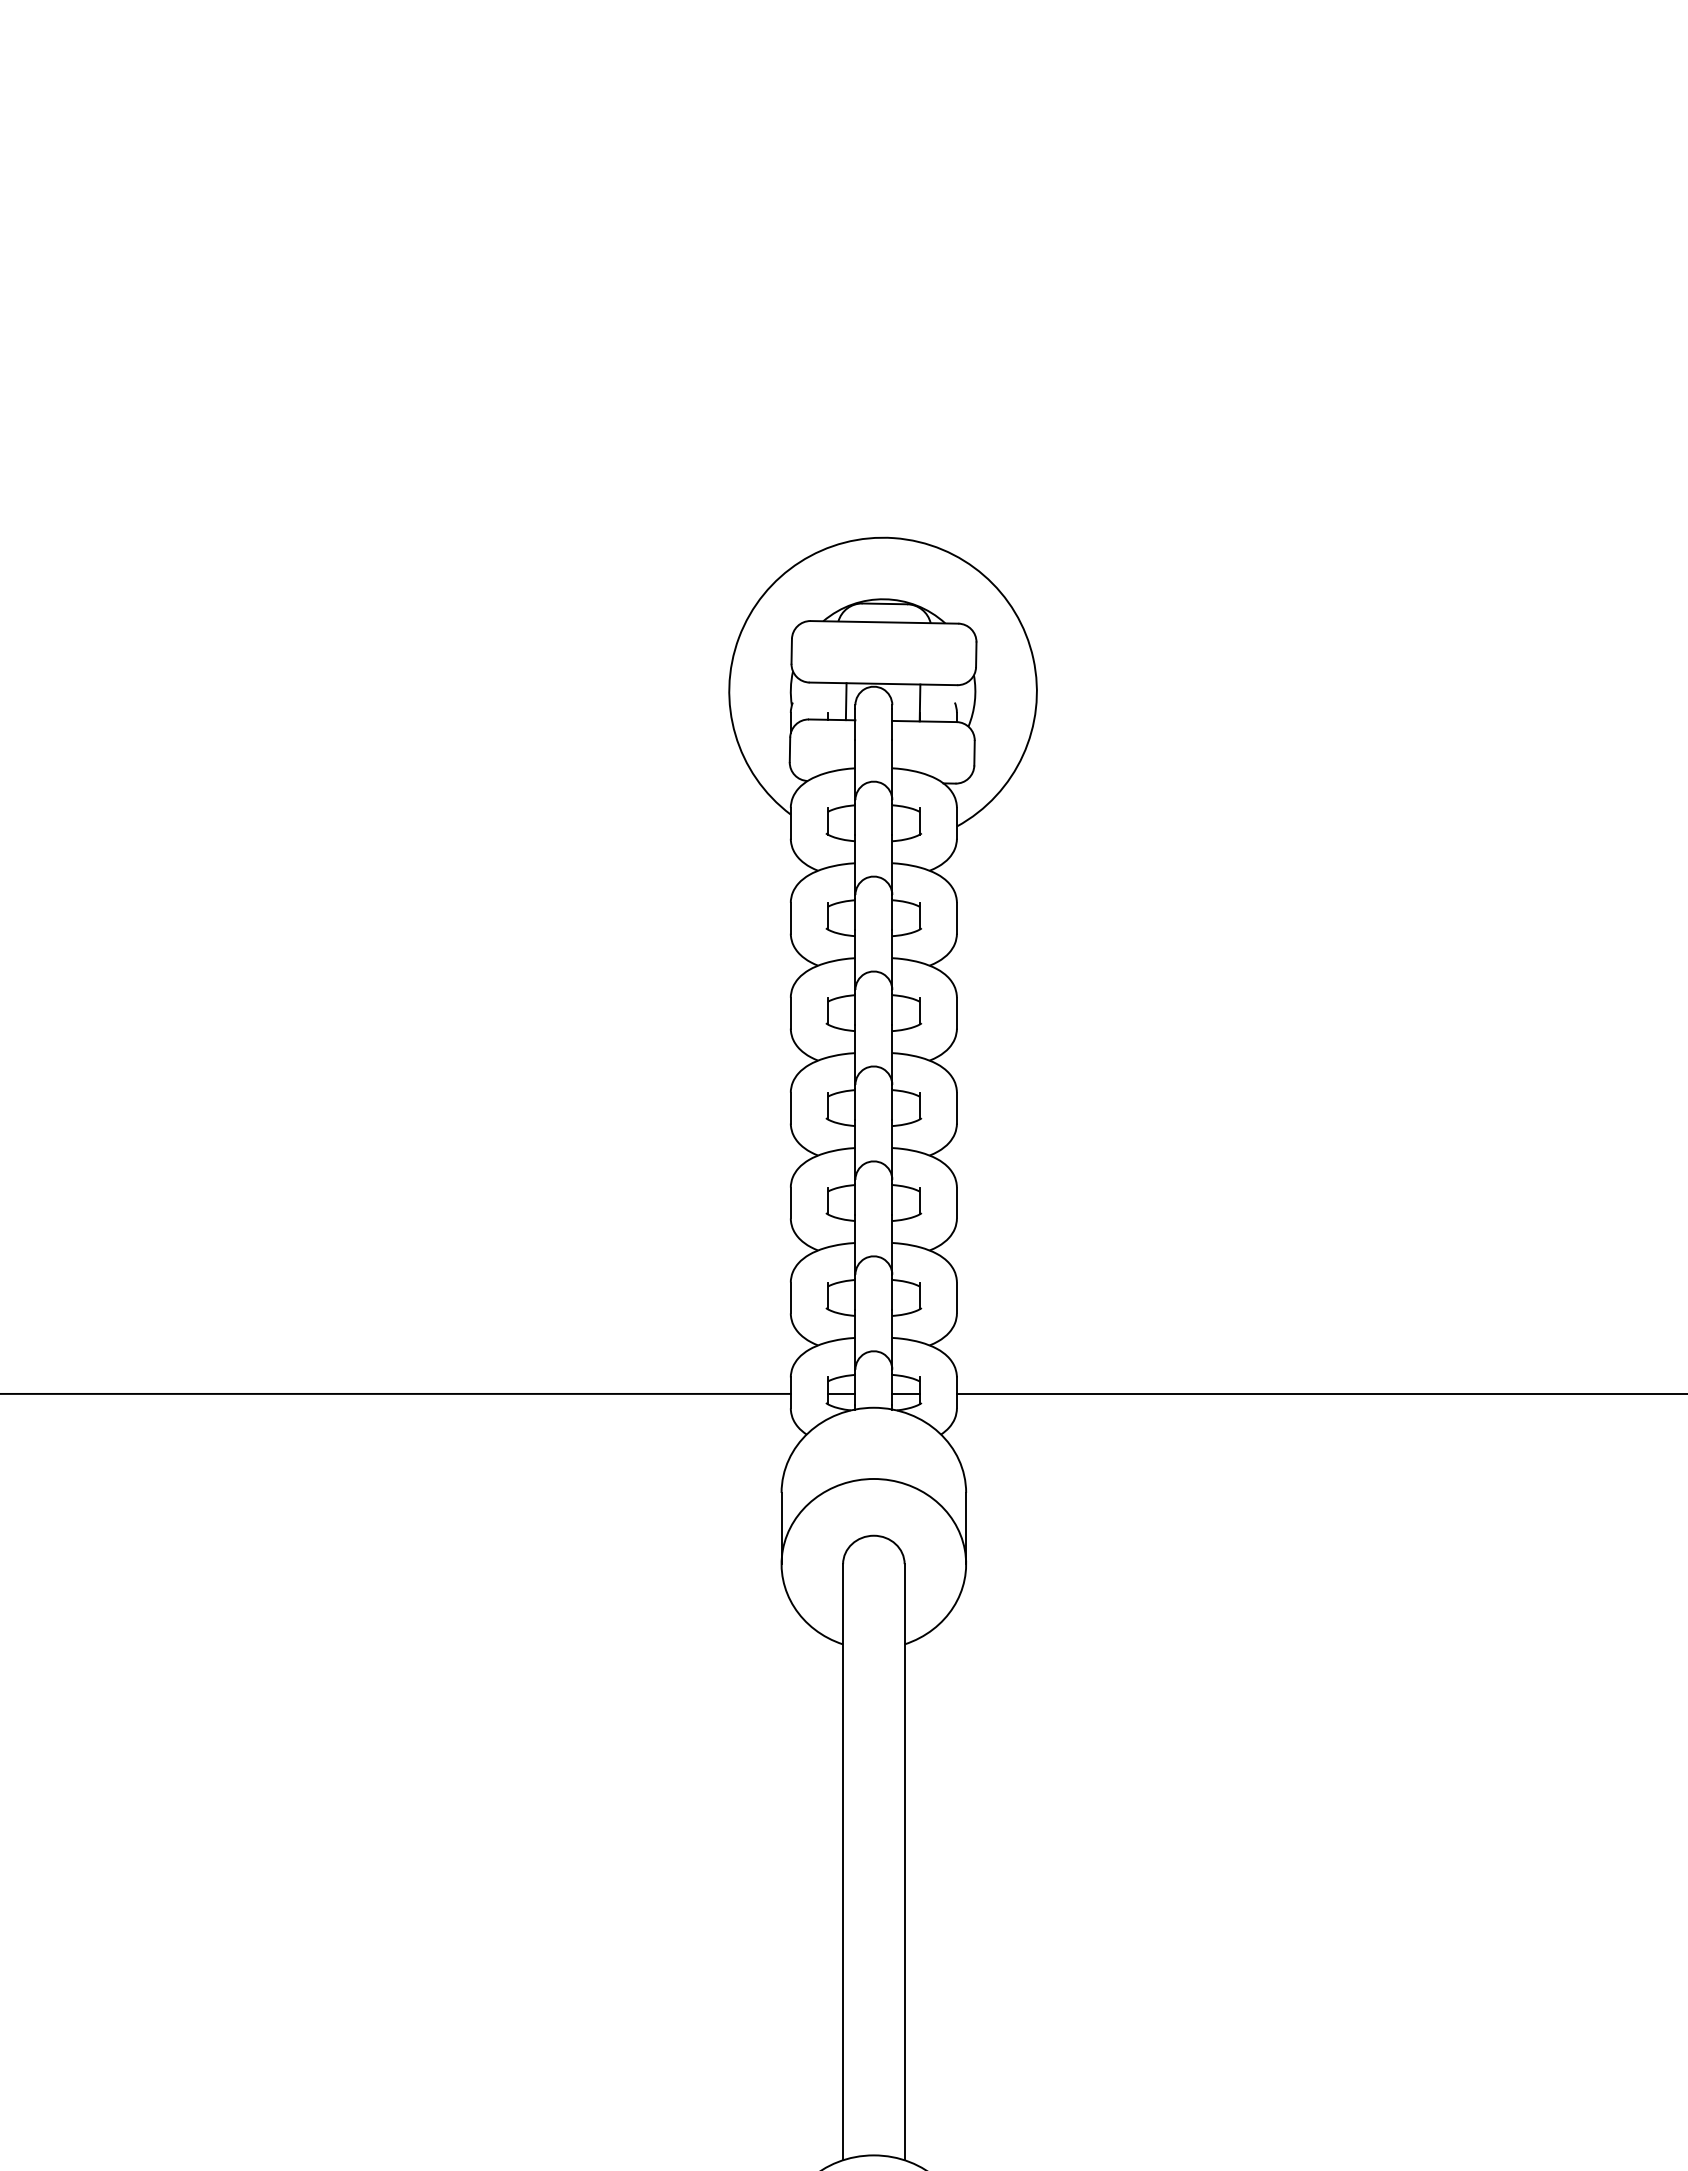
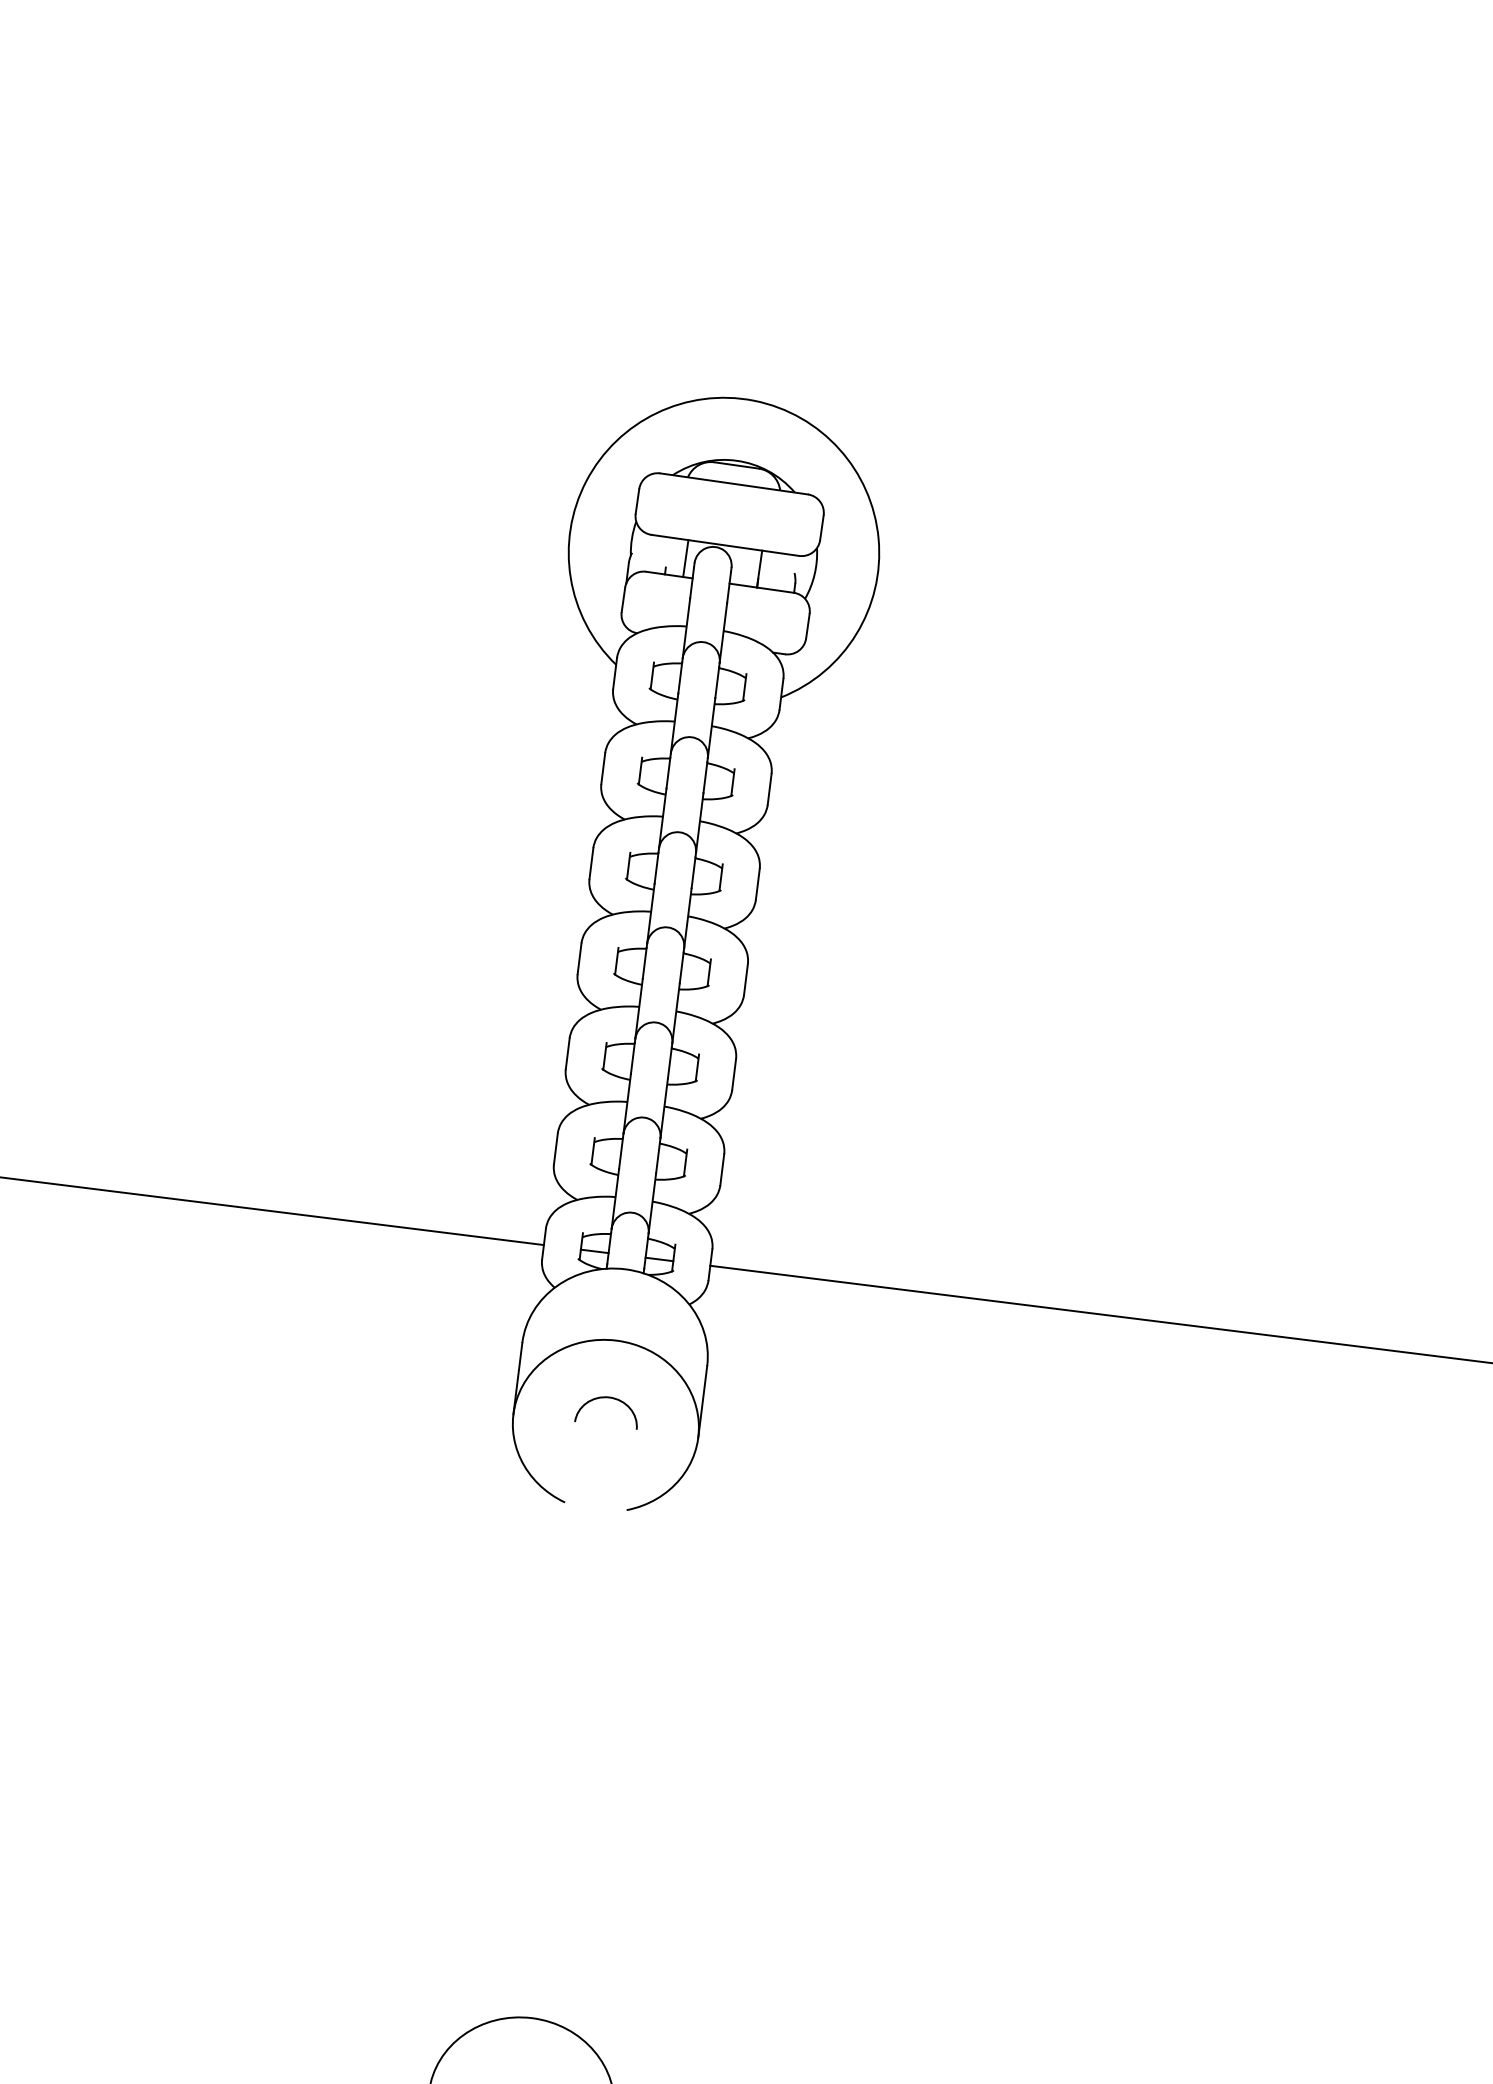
line: (843, 1862) -> (538, 1720), removed
line: (904, 1862) -> (599, 1728), removed

